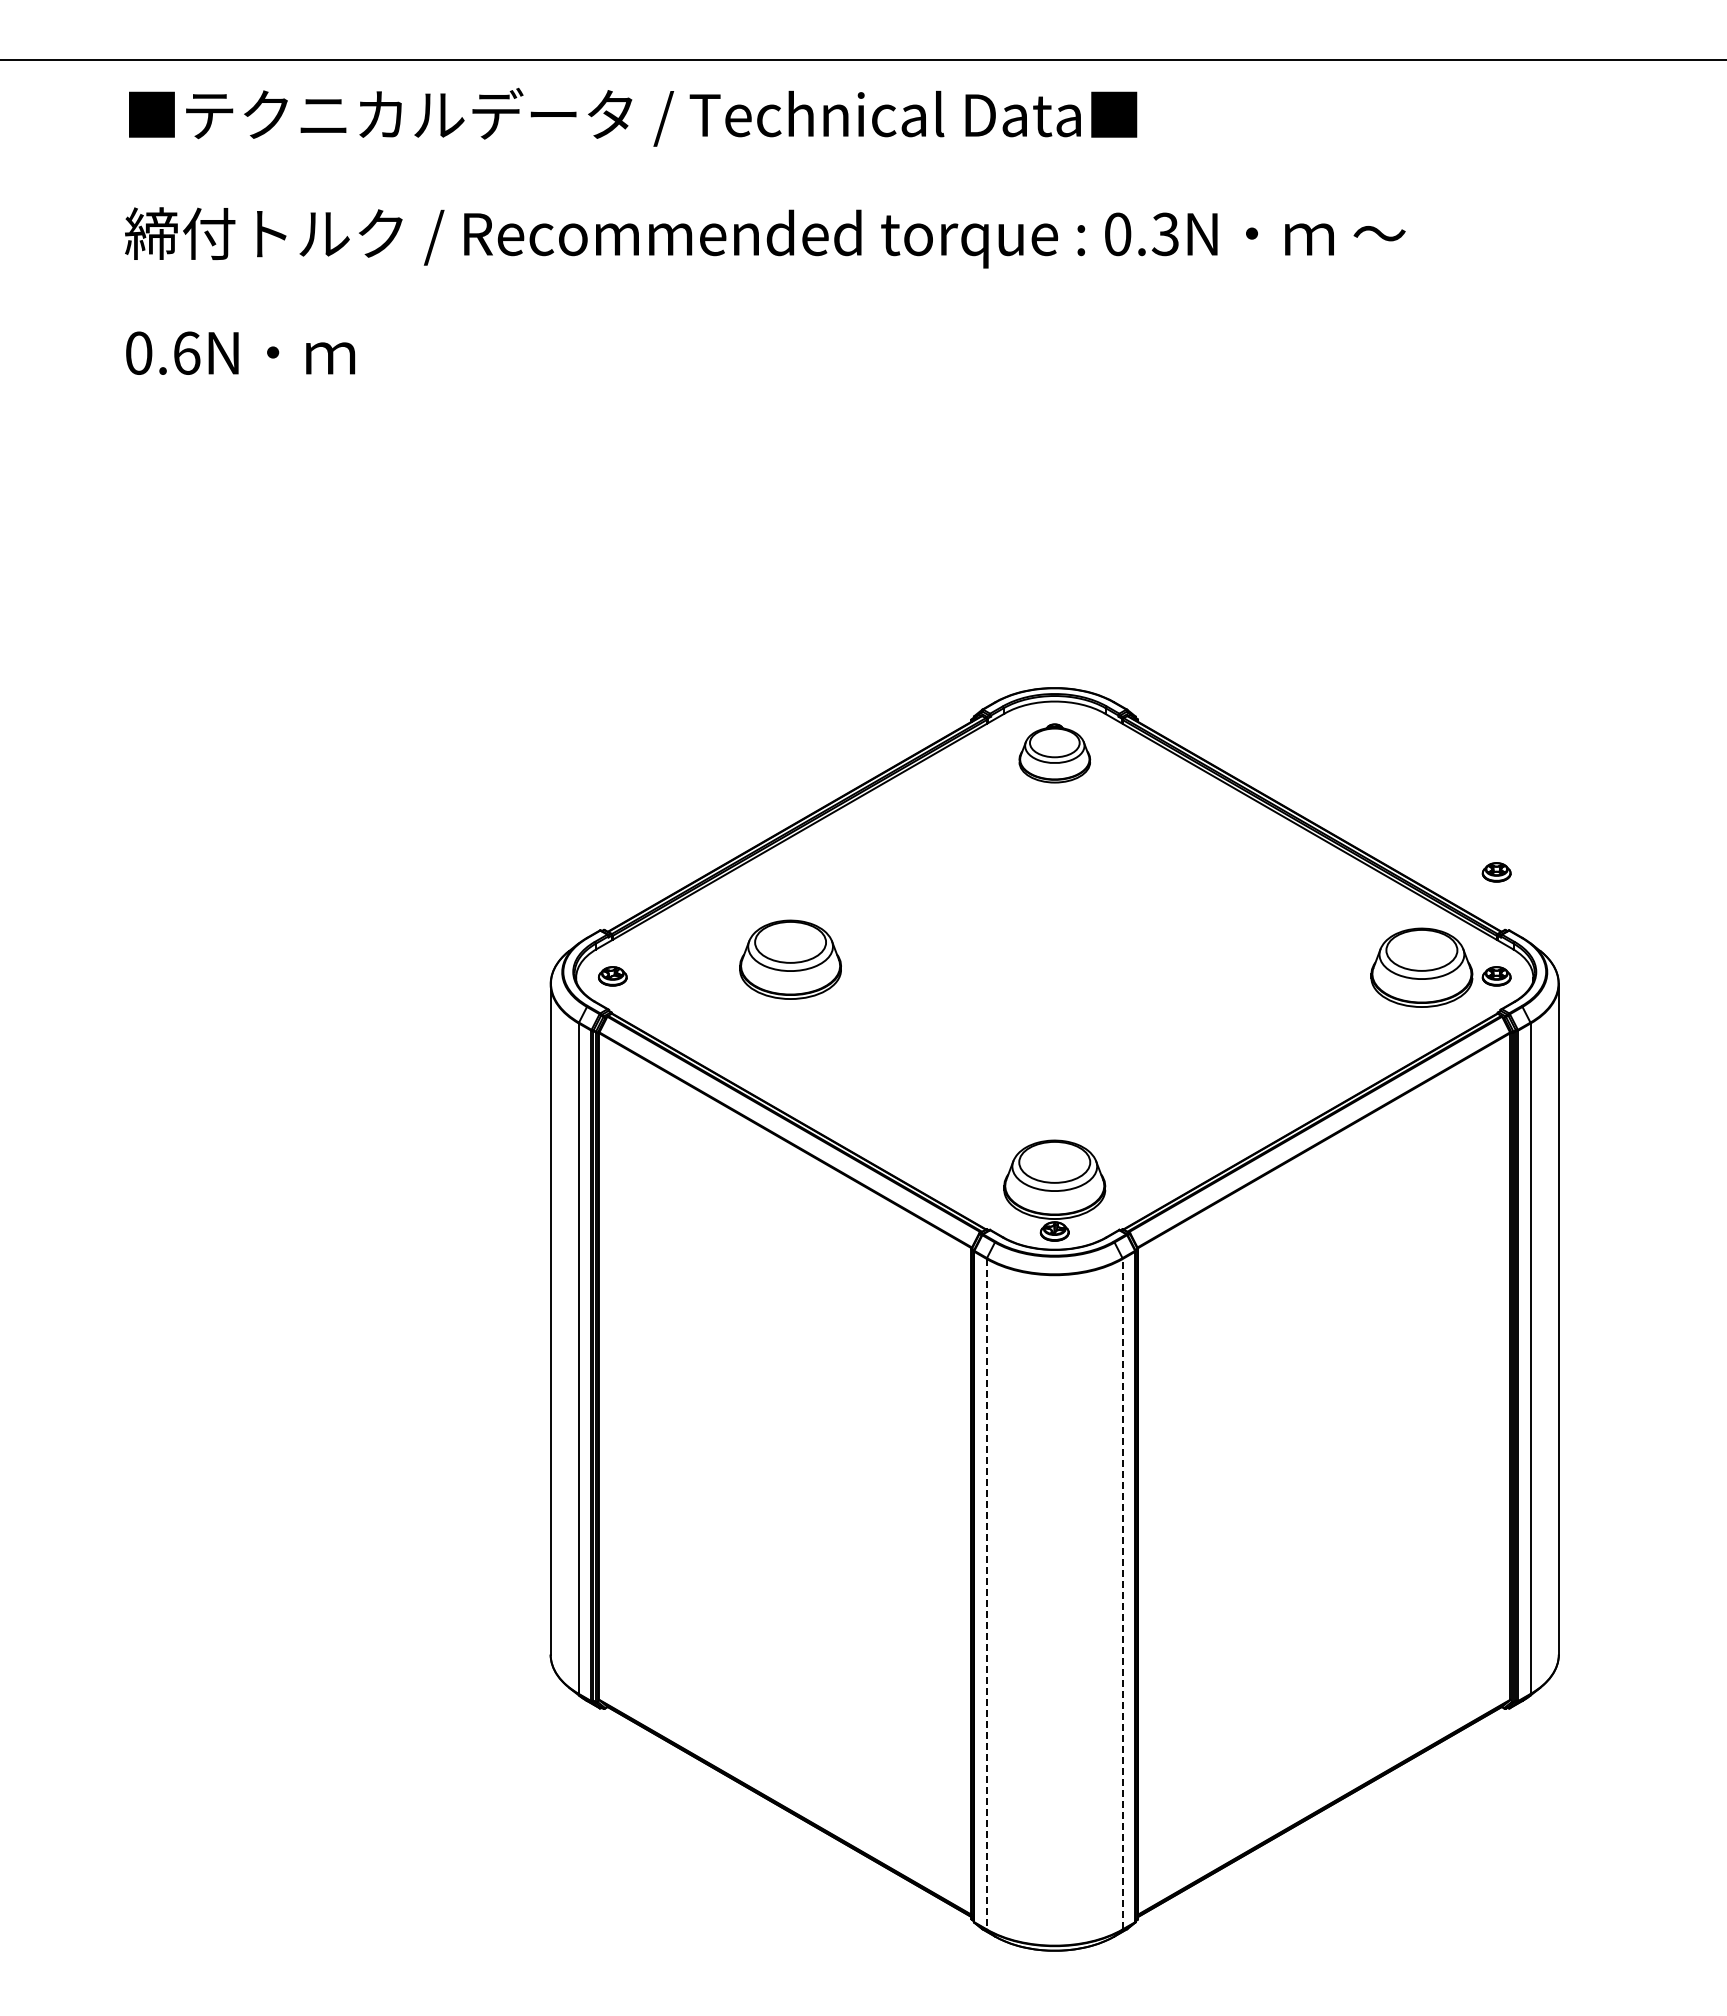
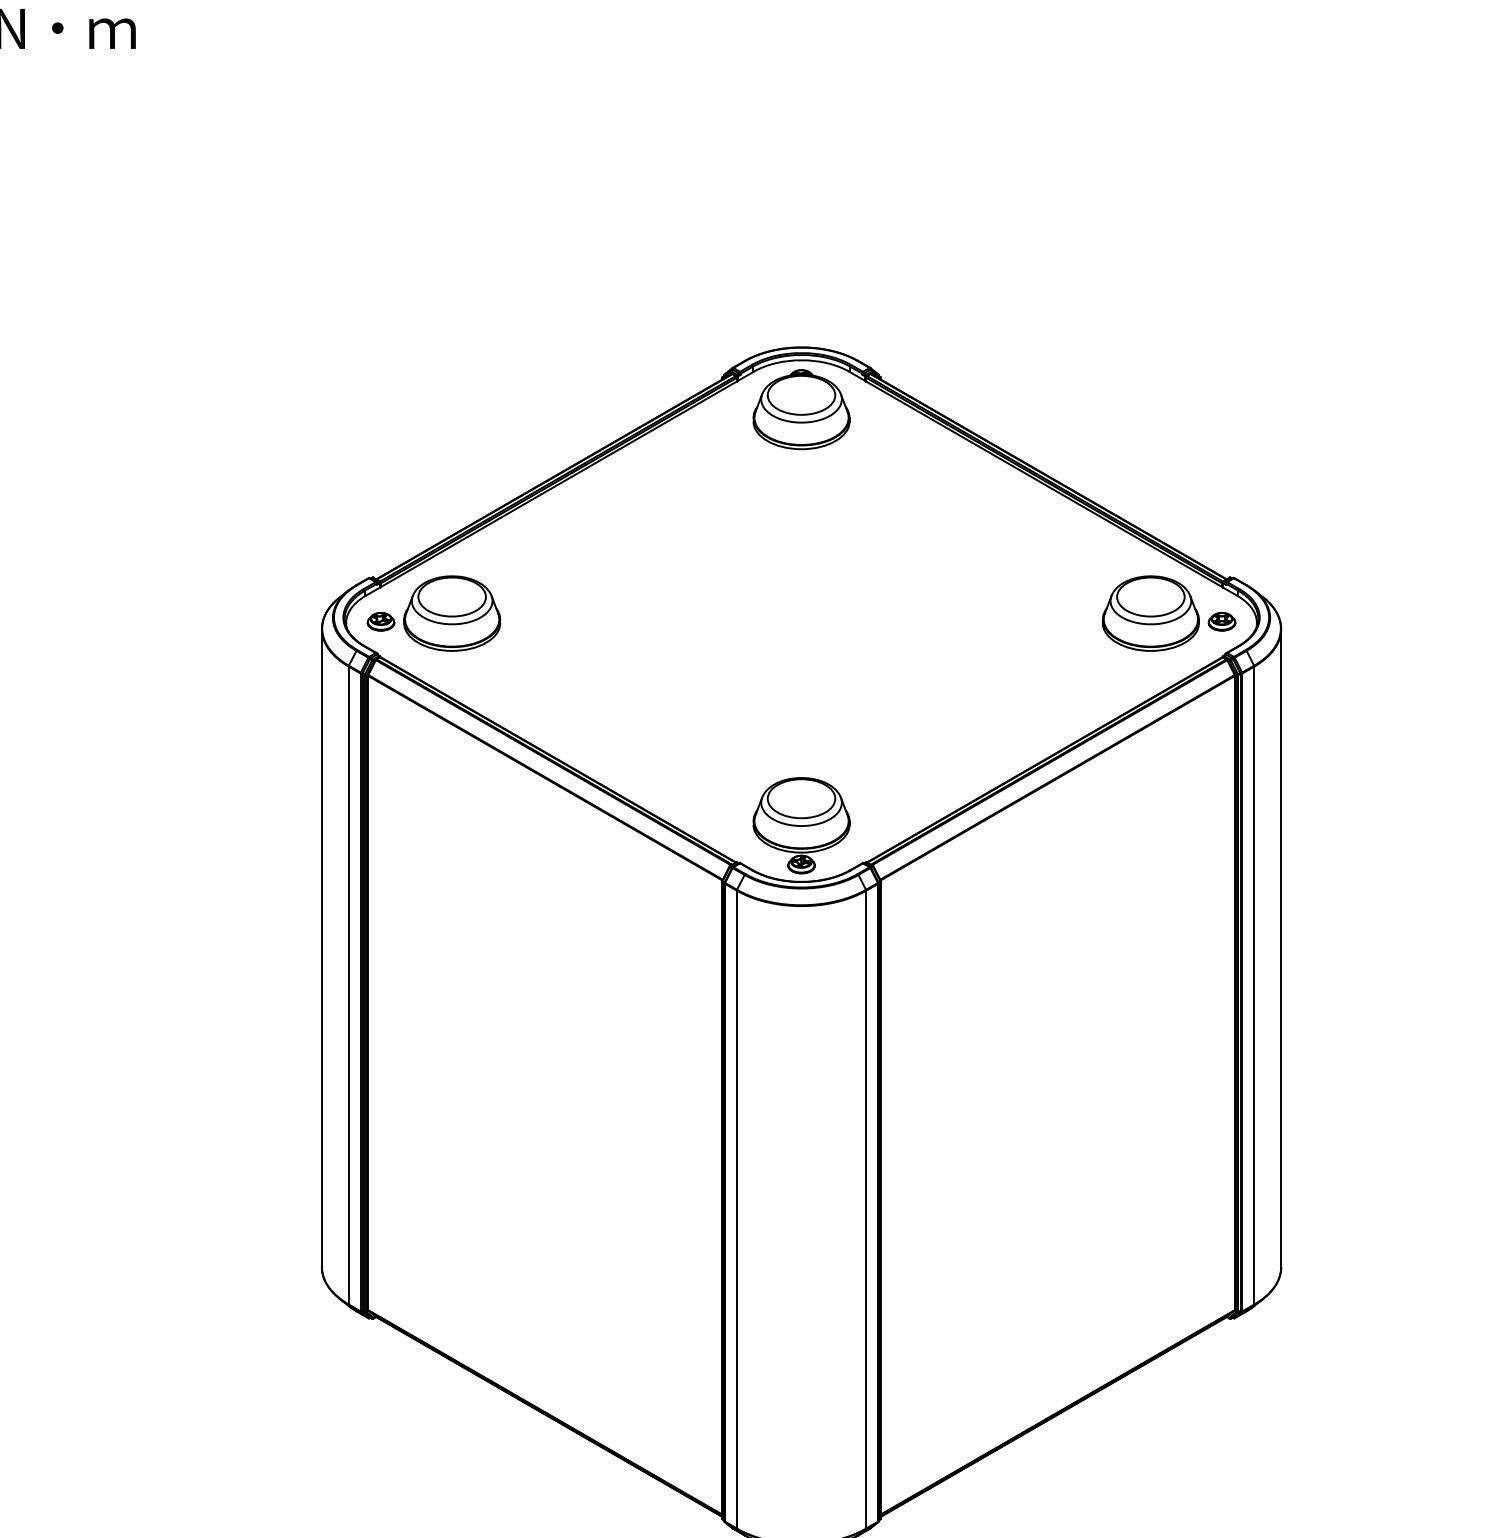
part: (1054, 753) -> (801, 409), size x1.43
part: (1496, 872) -> (1221, 522), removed
part: (790, 959) -> (452, 613), moved
line: (1122, 1593) -> (865, 1208), dashed -> solid
line: (986, 1594) -> (736, 1209), dashed -> solid

